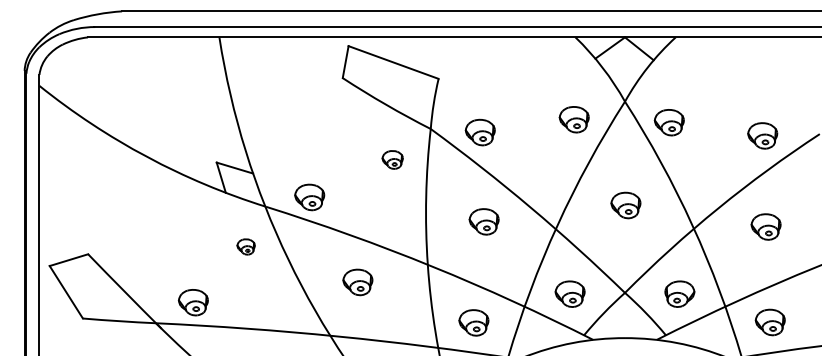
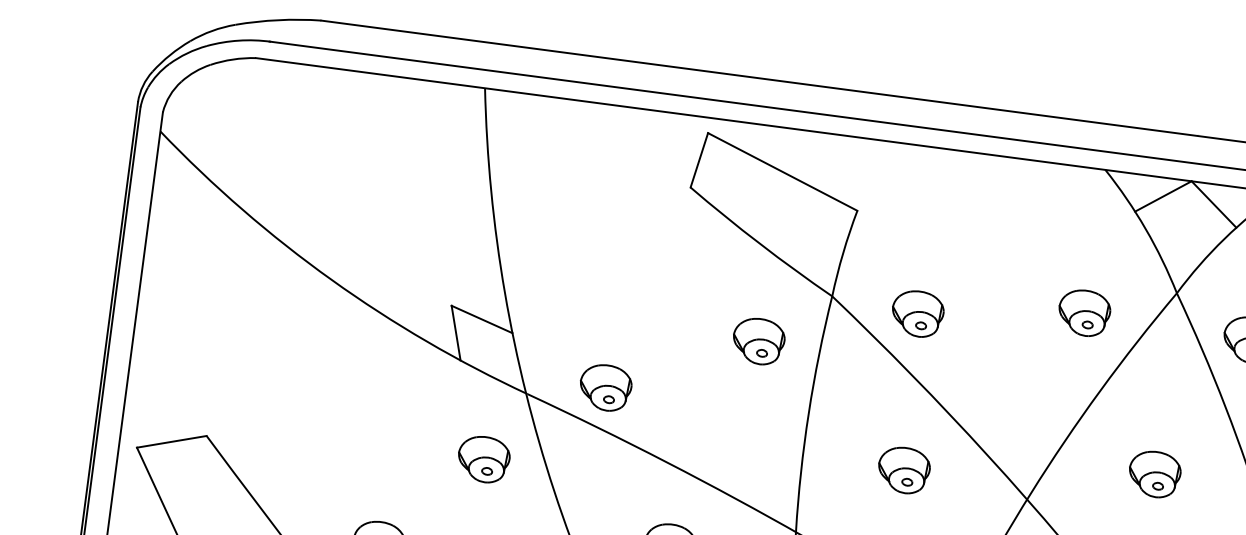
part: (392, 159) -> (758, 340), size x1.43
part: (245, 246) -> (482, 458), size x1.67

